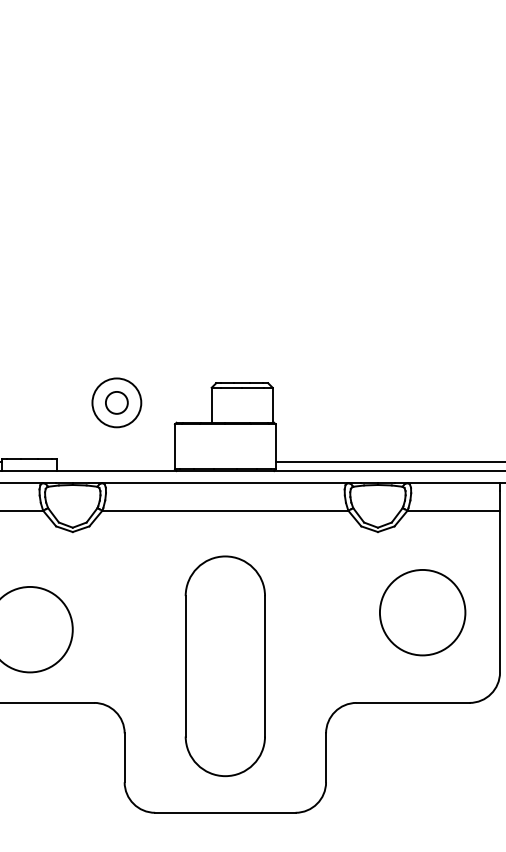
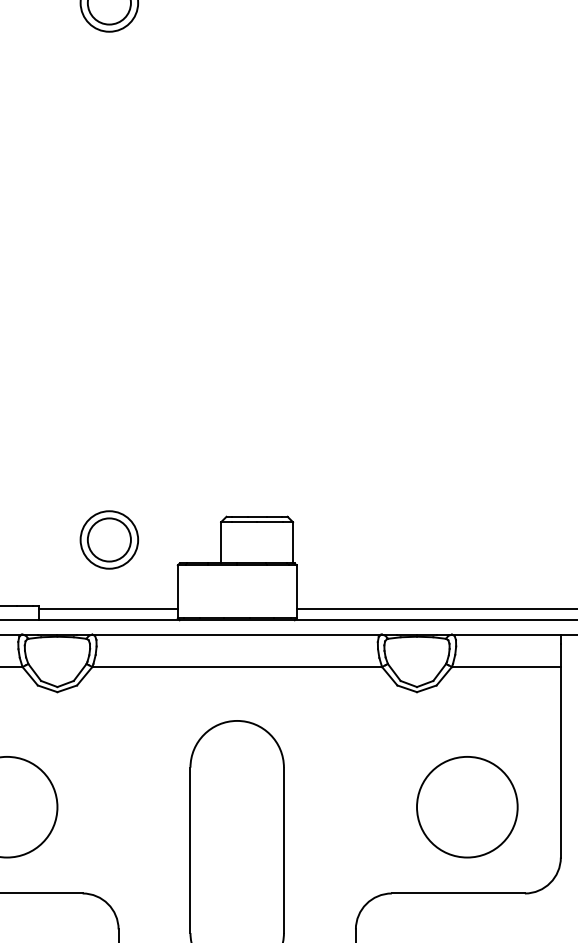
circle: (116, 402) -> (108, 539), size x1.67
line: (116, 461) -> (108, 609), added
circle: (422, 612) -> (467, 806), moved

